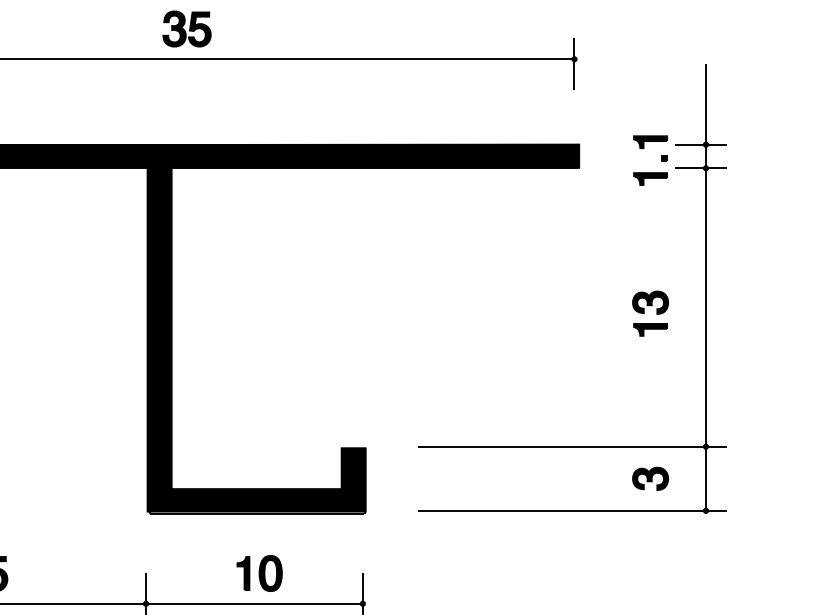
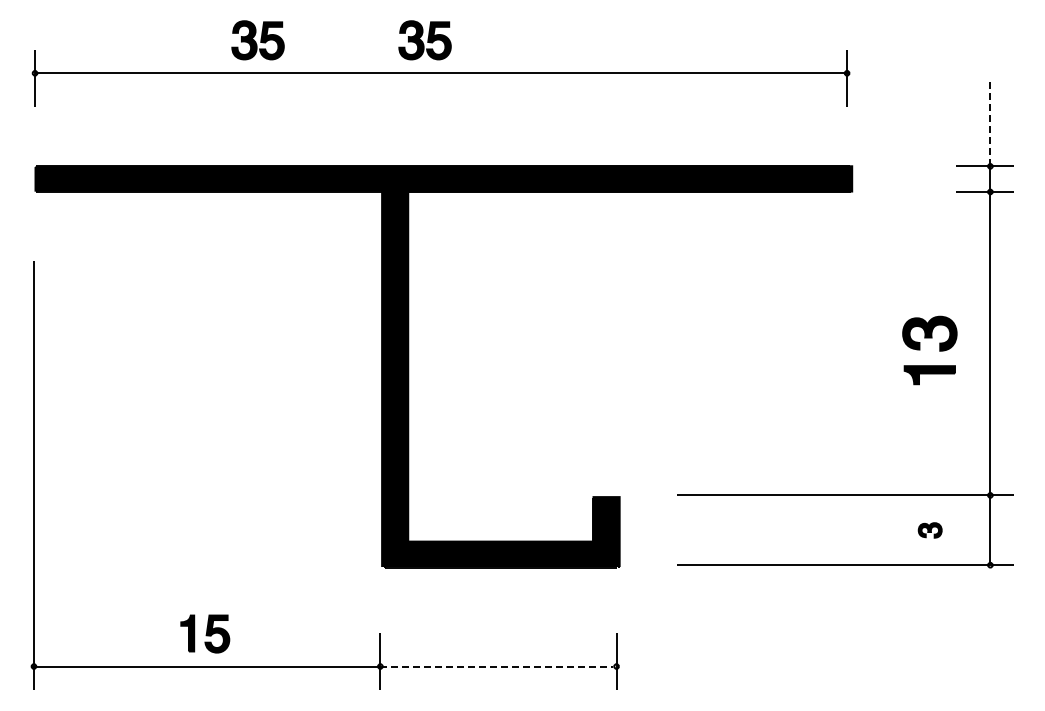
part: (33, 29) -> (257, 40), added
line: (706, 104) -> (990, 122), solid -> dashed
part: (661, 160) -> (941, 183), removed
part: (650, 313) -> (930, 350), size x1.4
part: (650, 478) -> (930, 530), size x0.6
part: (259, 573) -> (504, 633), removed
line: (253, 603) -> (497, 666), solid -> dashed

